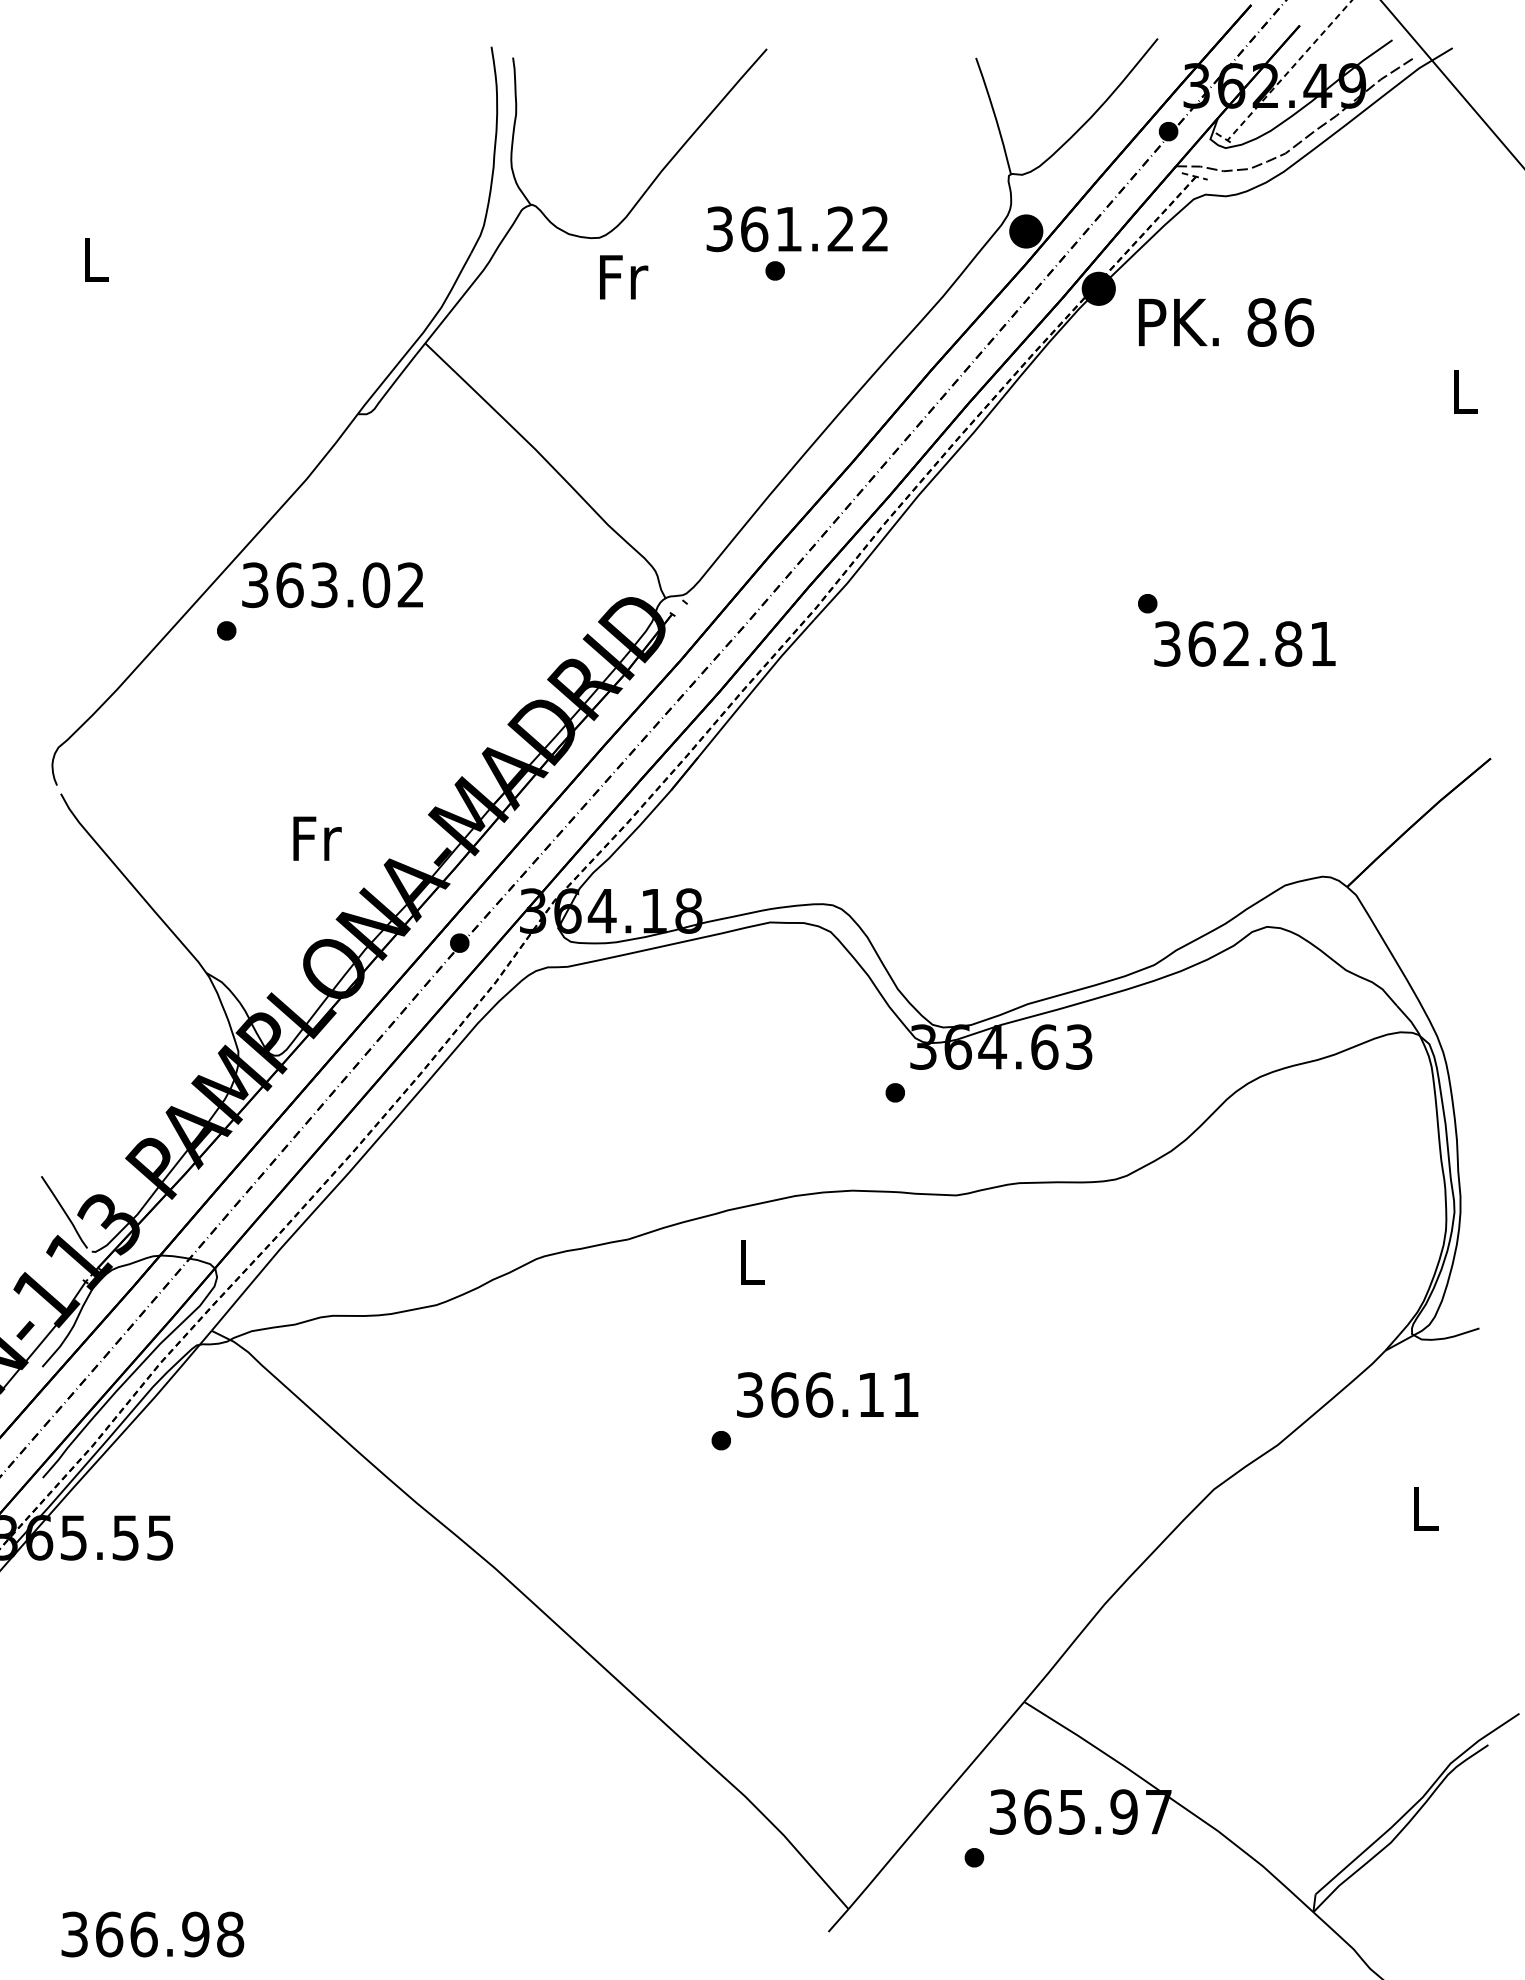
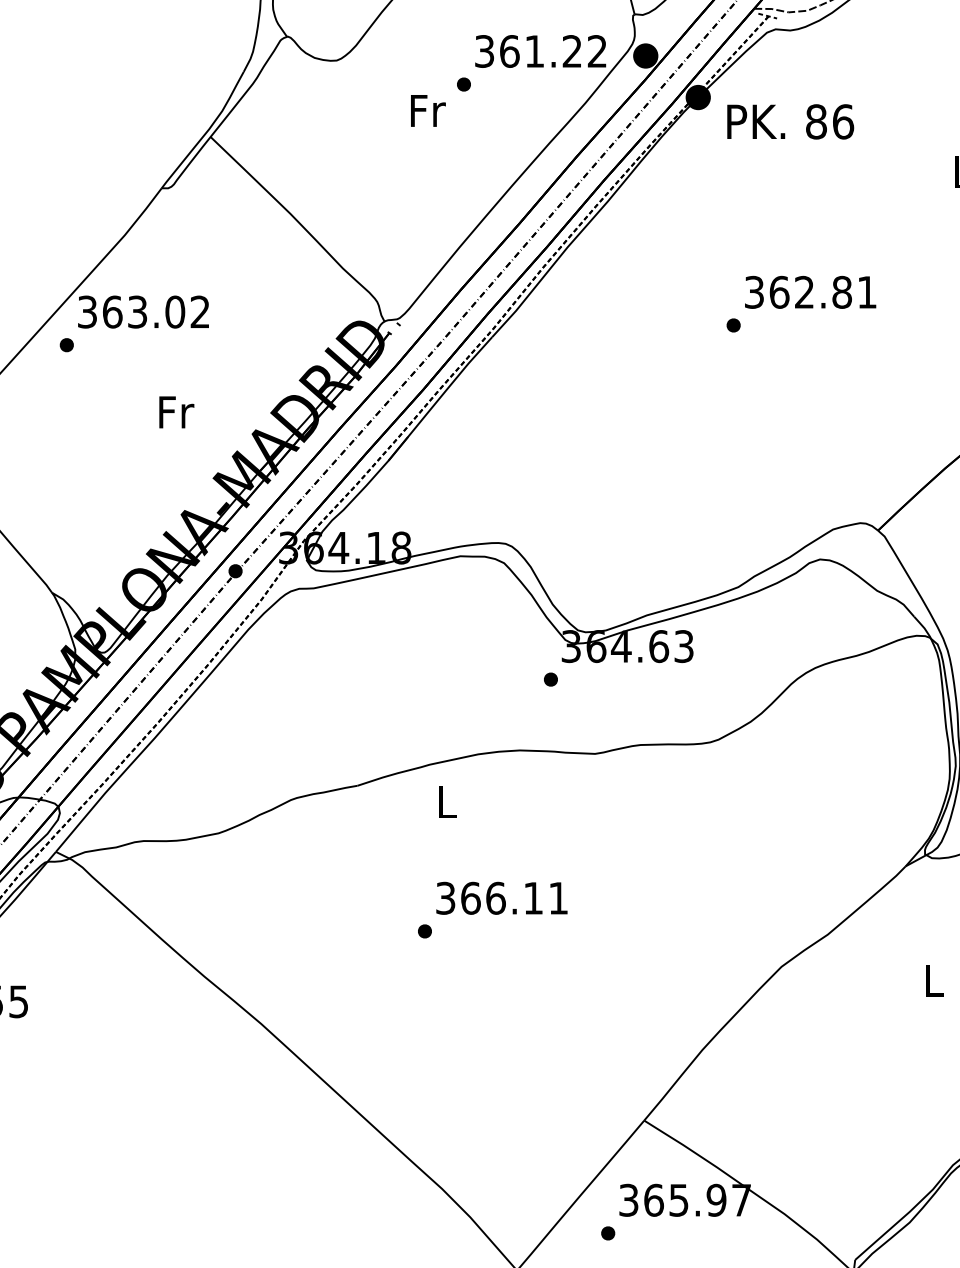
text: (796, 229) -> (540, 51), moved
text: (624, 277) -> (428, 111), moved
text: (1244, 643) -> (810, 292), moved
text: (317, 838) -> (176, 412), moved

